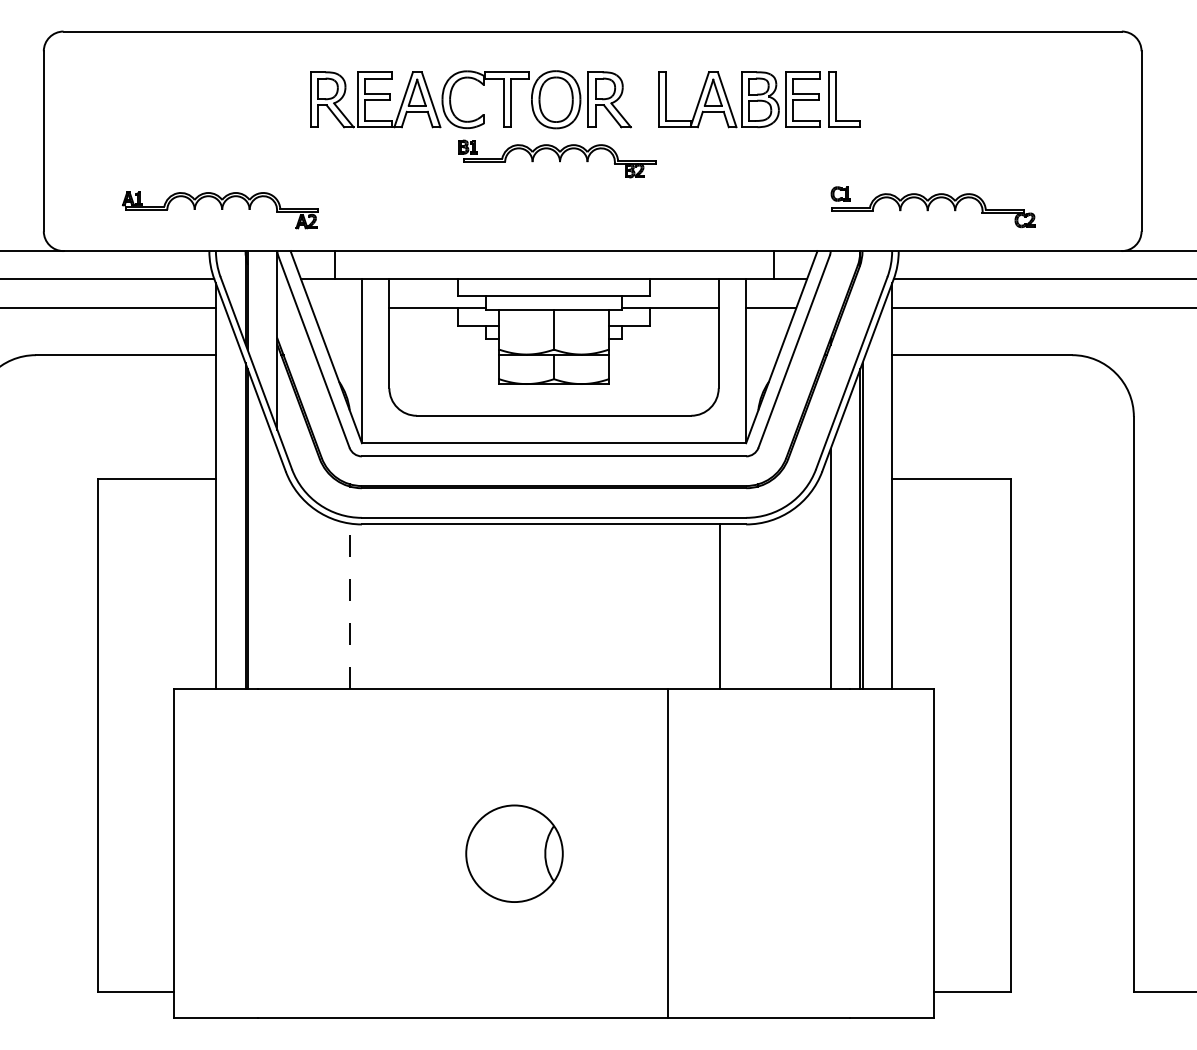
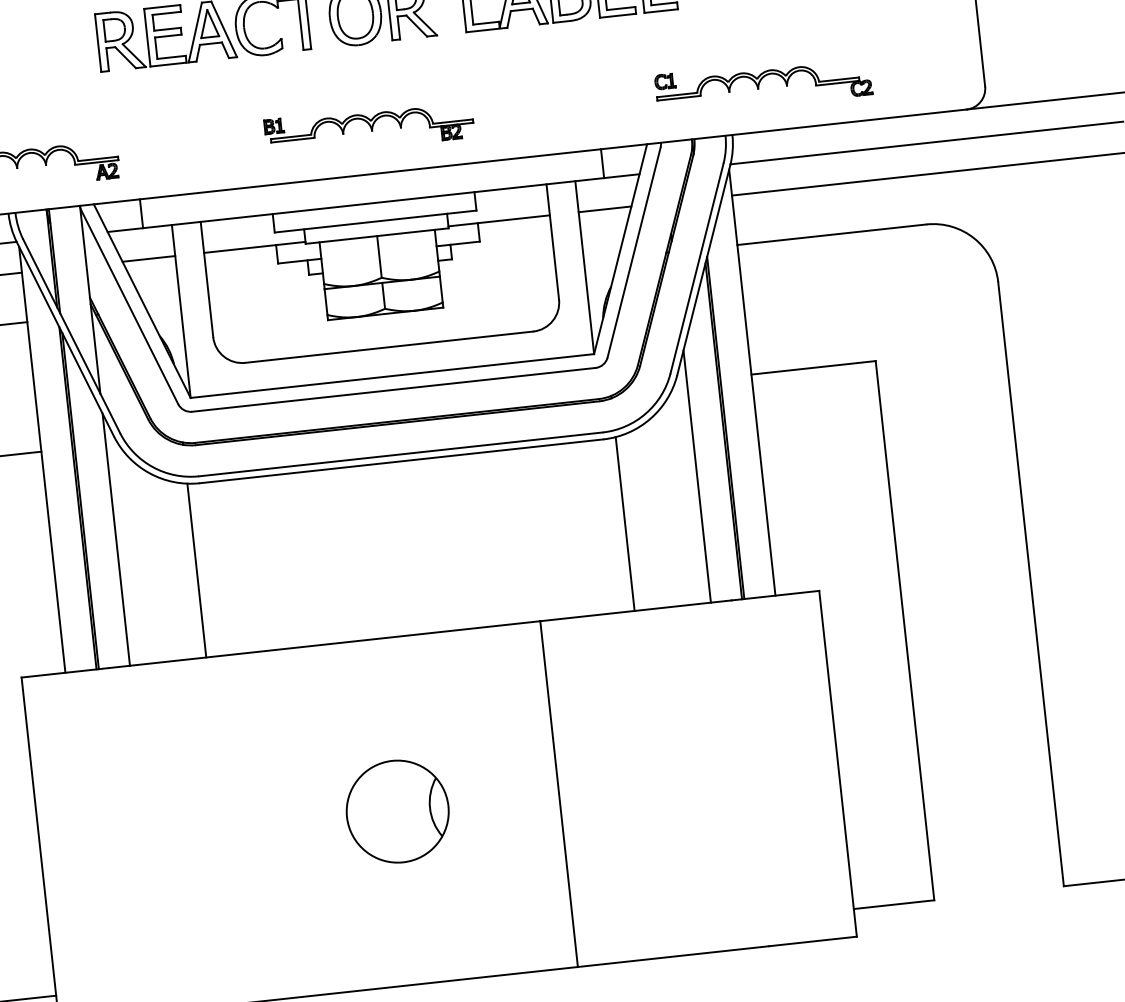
part: (557, 158) -> (369, 128), moved
line: (336, 308) -> (148, 259), added
line: (277, 568) -> (116, 539), added
line: (350, 606) -> (197, 570), dashed -> solid
line: (720, 606) -> (625, 524), moved

